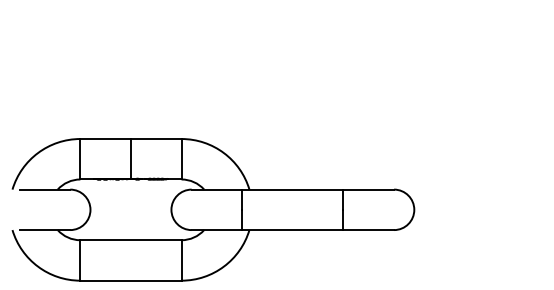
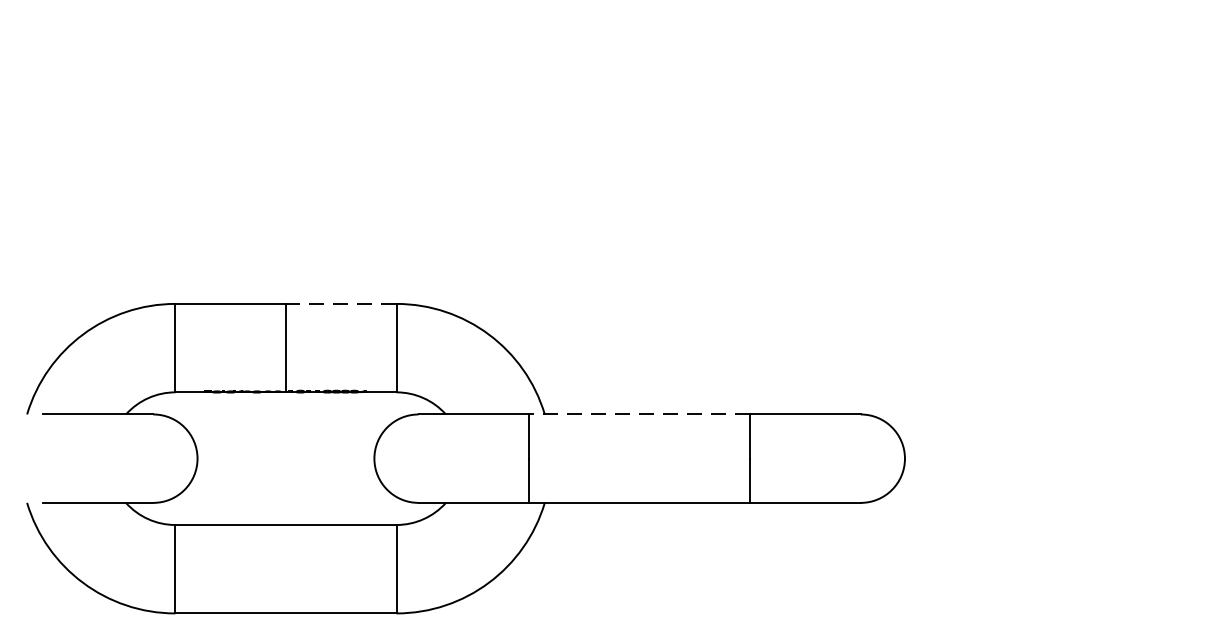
line: (155, 139) -> (339, 304), solid -> dashed
line: (292, 189) -> (638, 414), solid -> dashed

